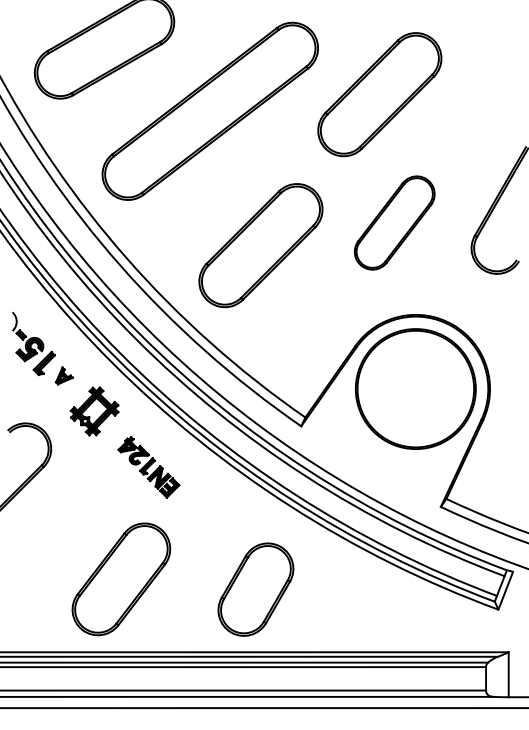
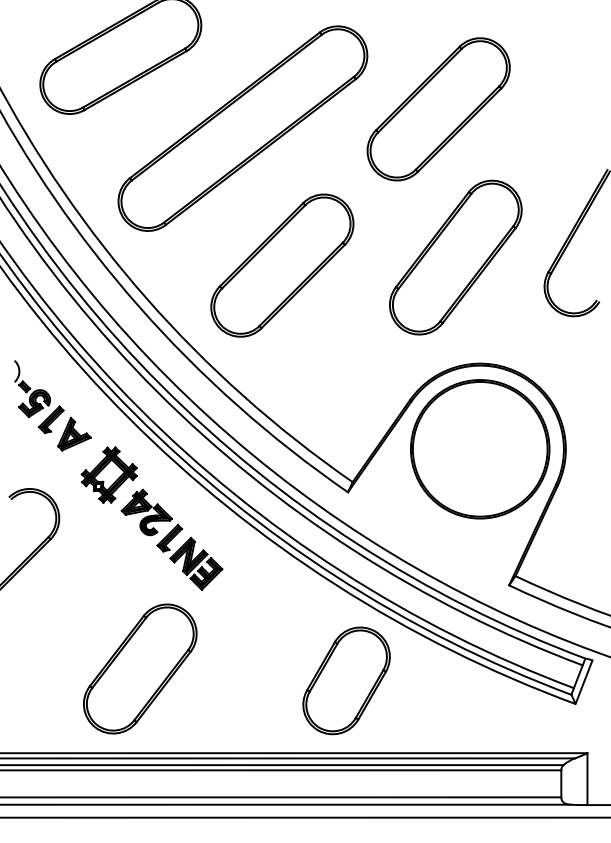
part: (394, 222) -> (455, 257), size x1.43
part: (261, 245) -> (282, 265), moved
part: (64, 375) -> (74, 433), size x1.67
part: (148, 467) -> (171, 539), size x1.43
part: (255, 589) -> (346, 680), moved

